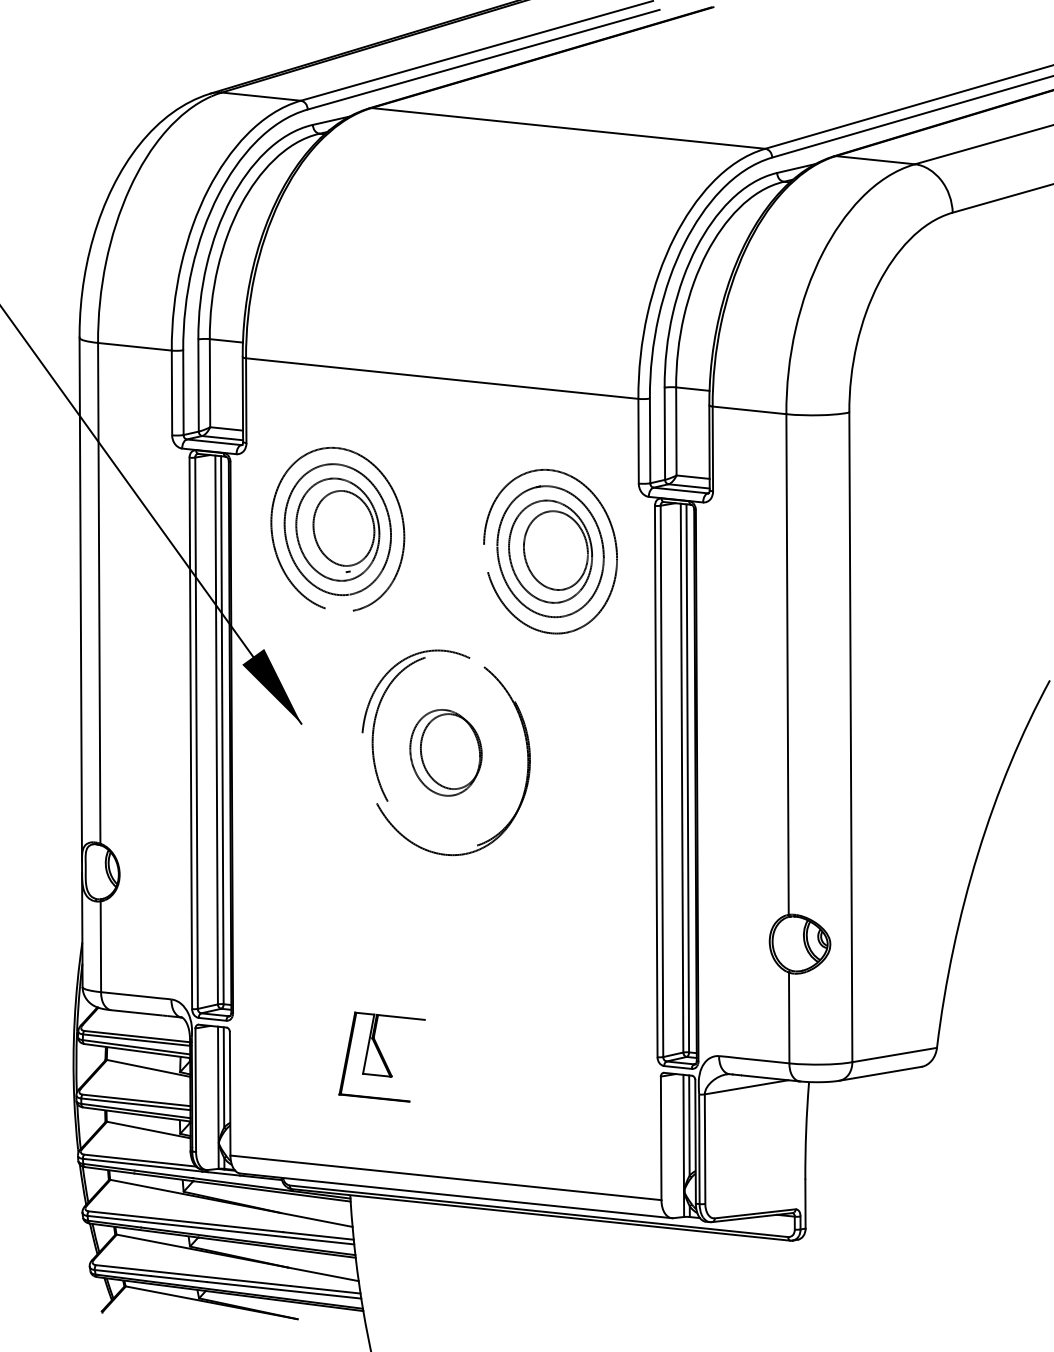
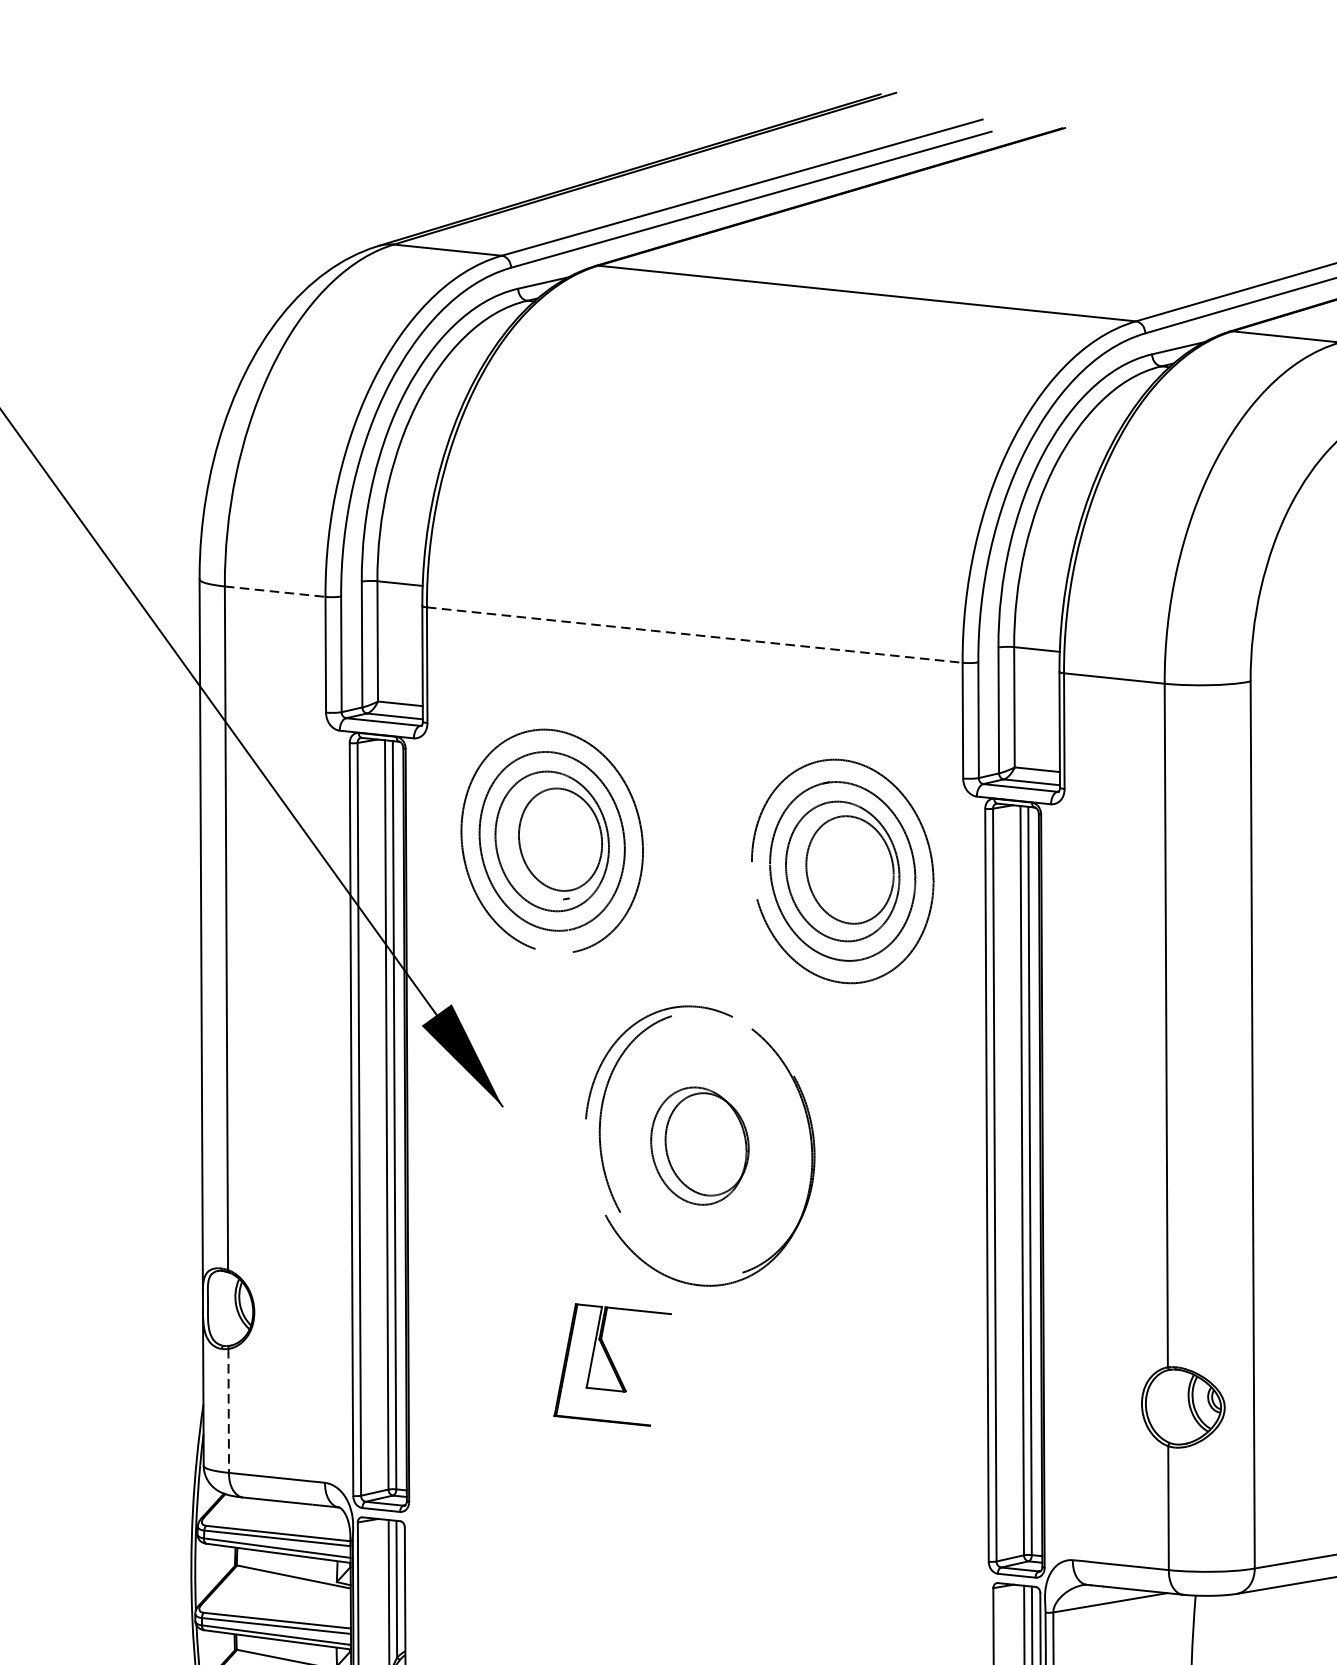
line: (135, 346) -> (275, 591), solid -> dashed
line: (442, 378) -> (695, 634), solid -> dashed
line: (100, 947) -> (228, 1411), solid -> dashed
part: (381, 1056) -> (611, 1364), moved

